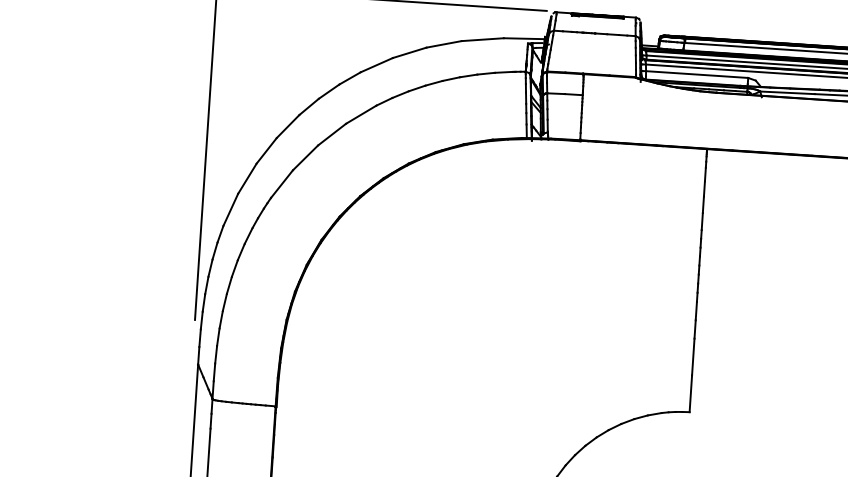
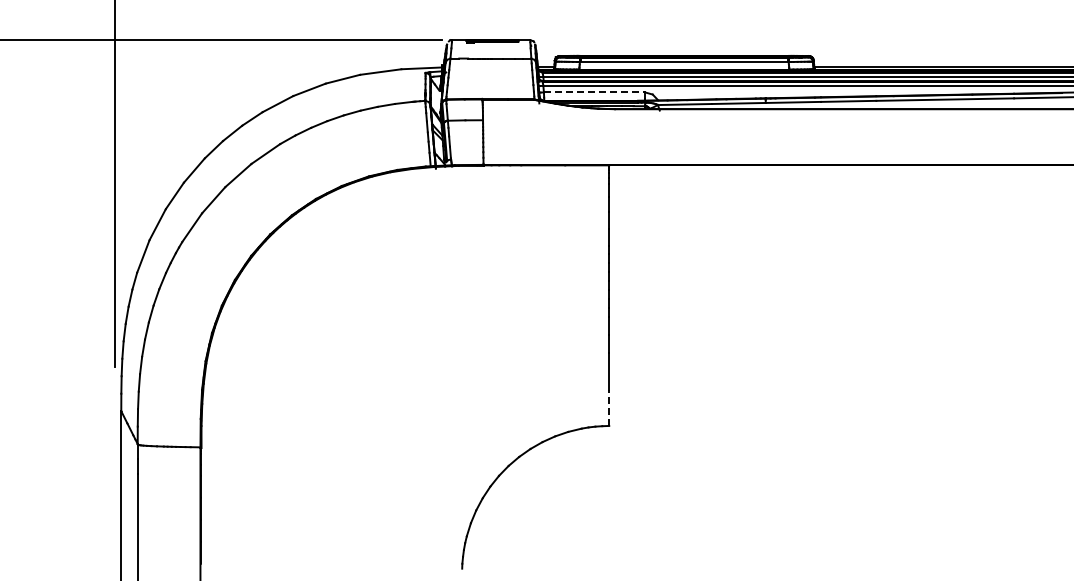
line: (697, 74) -> (594, 92), solid -> dashed
line: (691, 393) -> (609, 407), solid -> dashed

